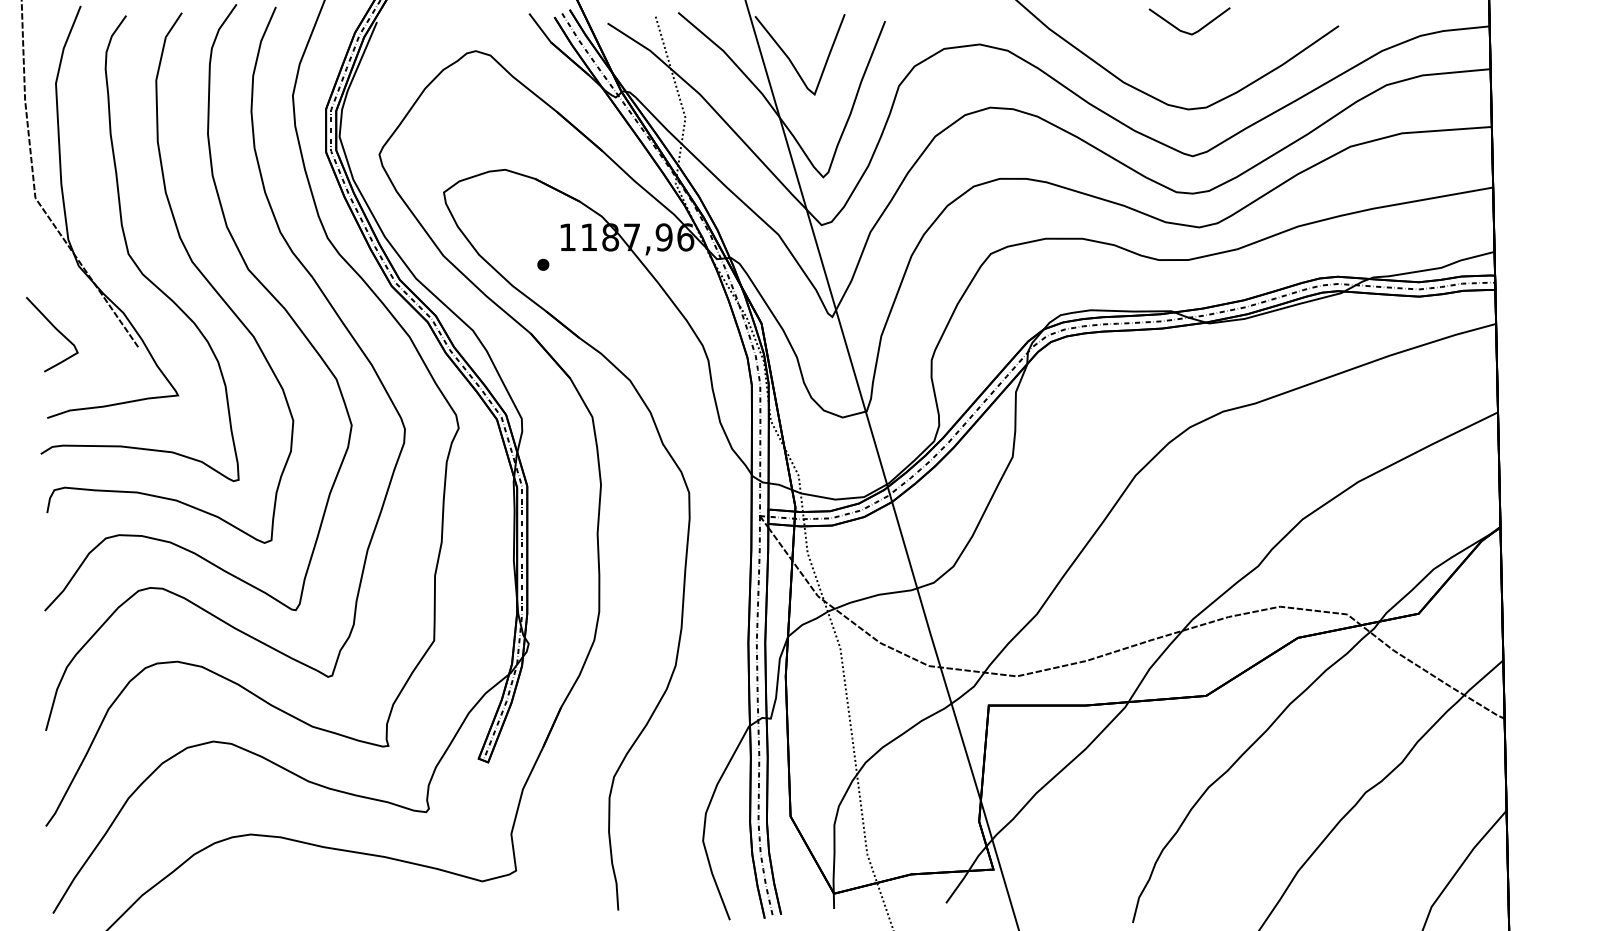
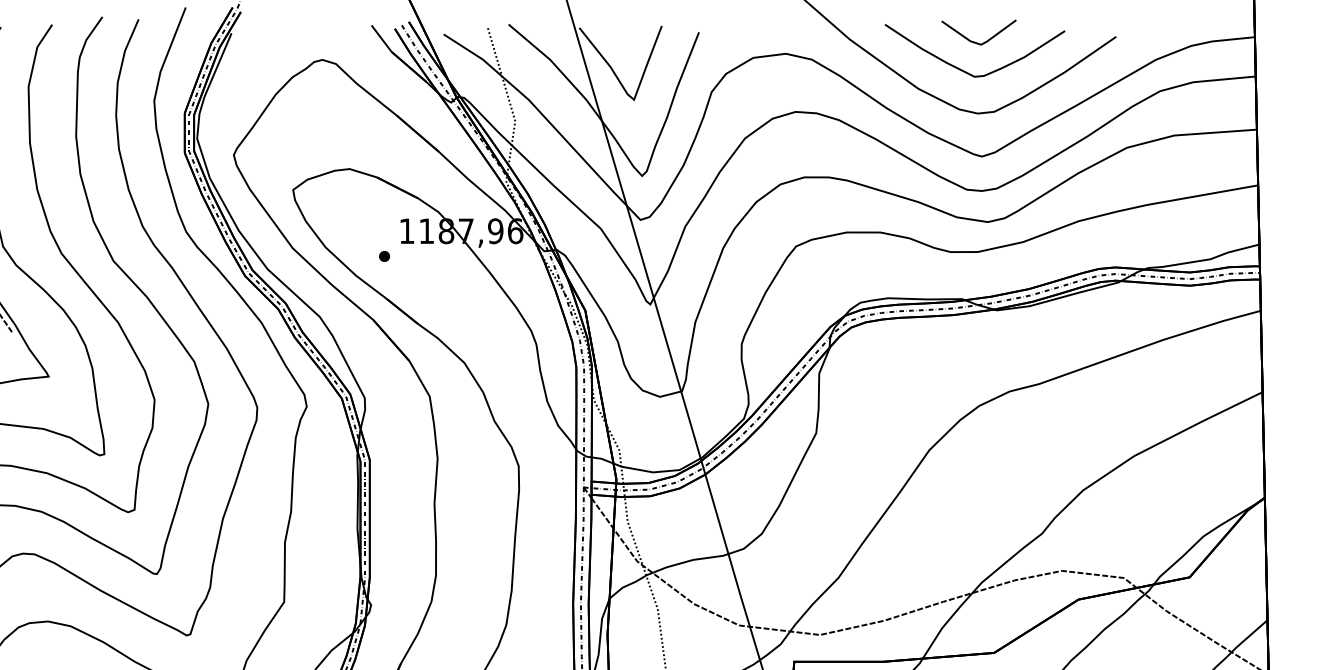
curve: (1175, 63) -> (965, 71), added

